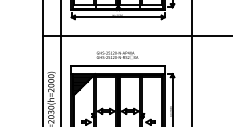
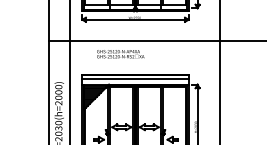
text: (117, 55) -> (120, 54), moved
line: (118, 68) -> (135, 78), added

